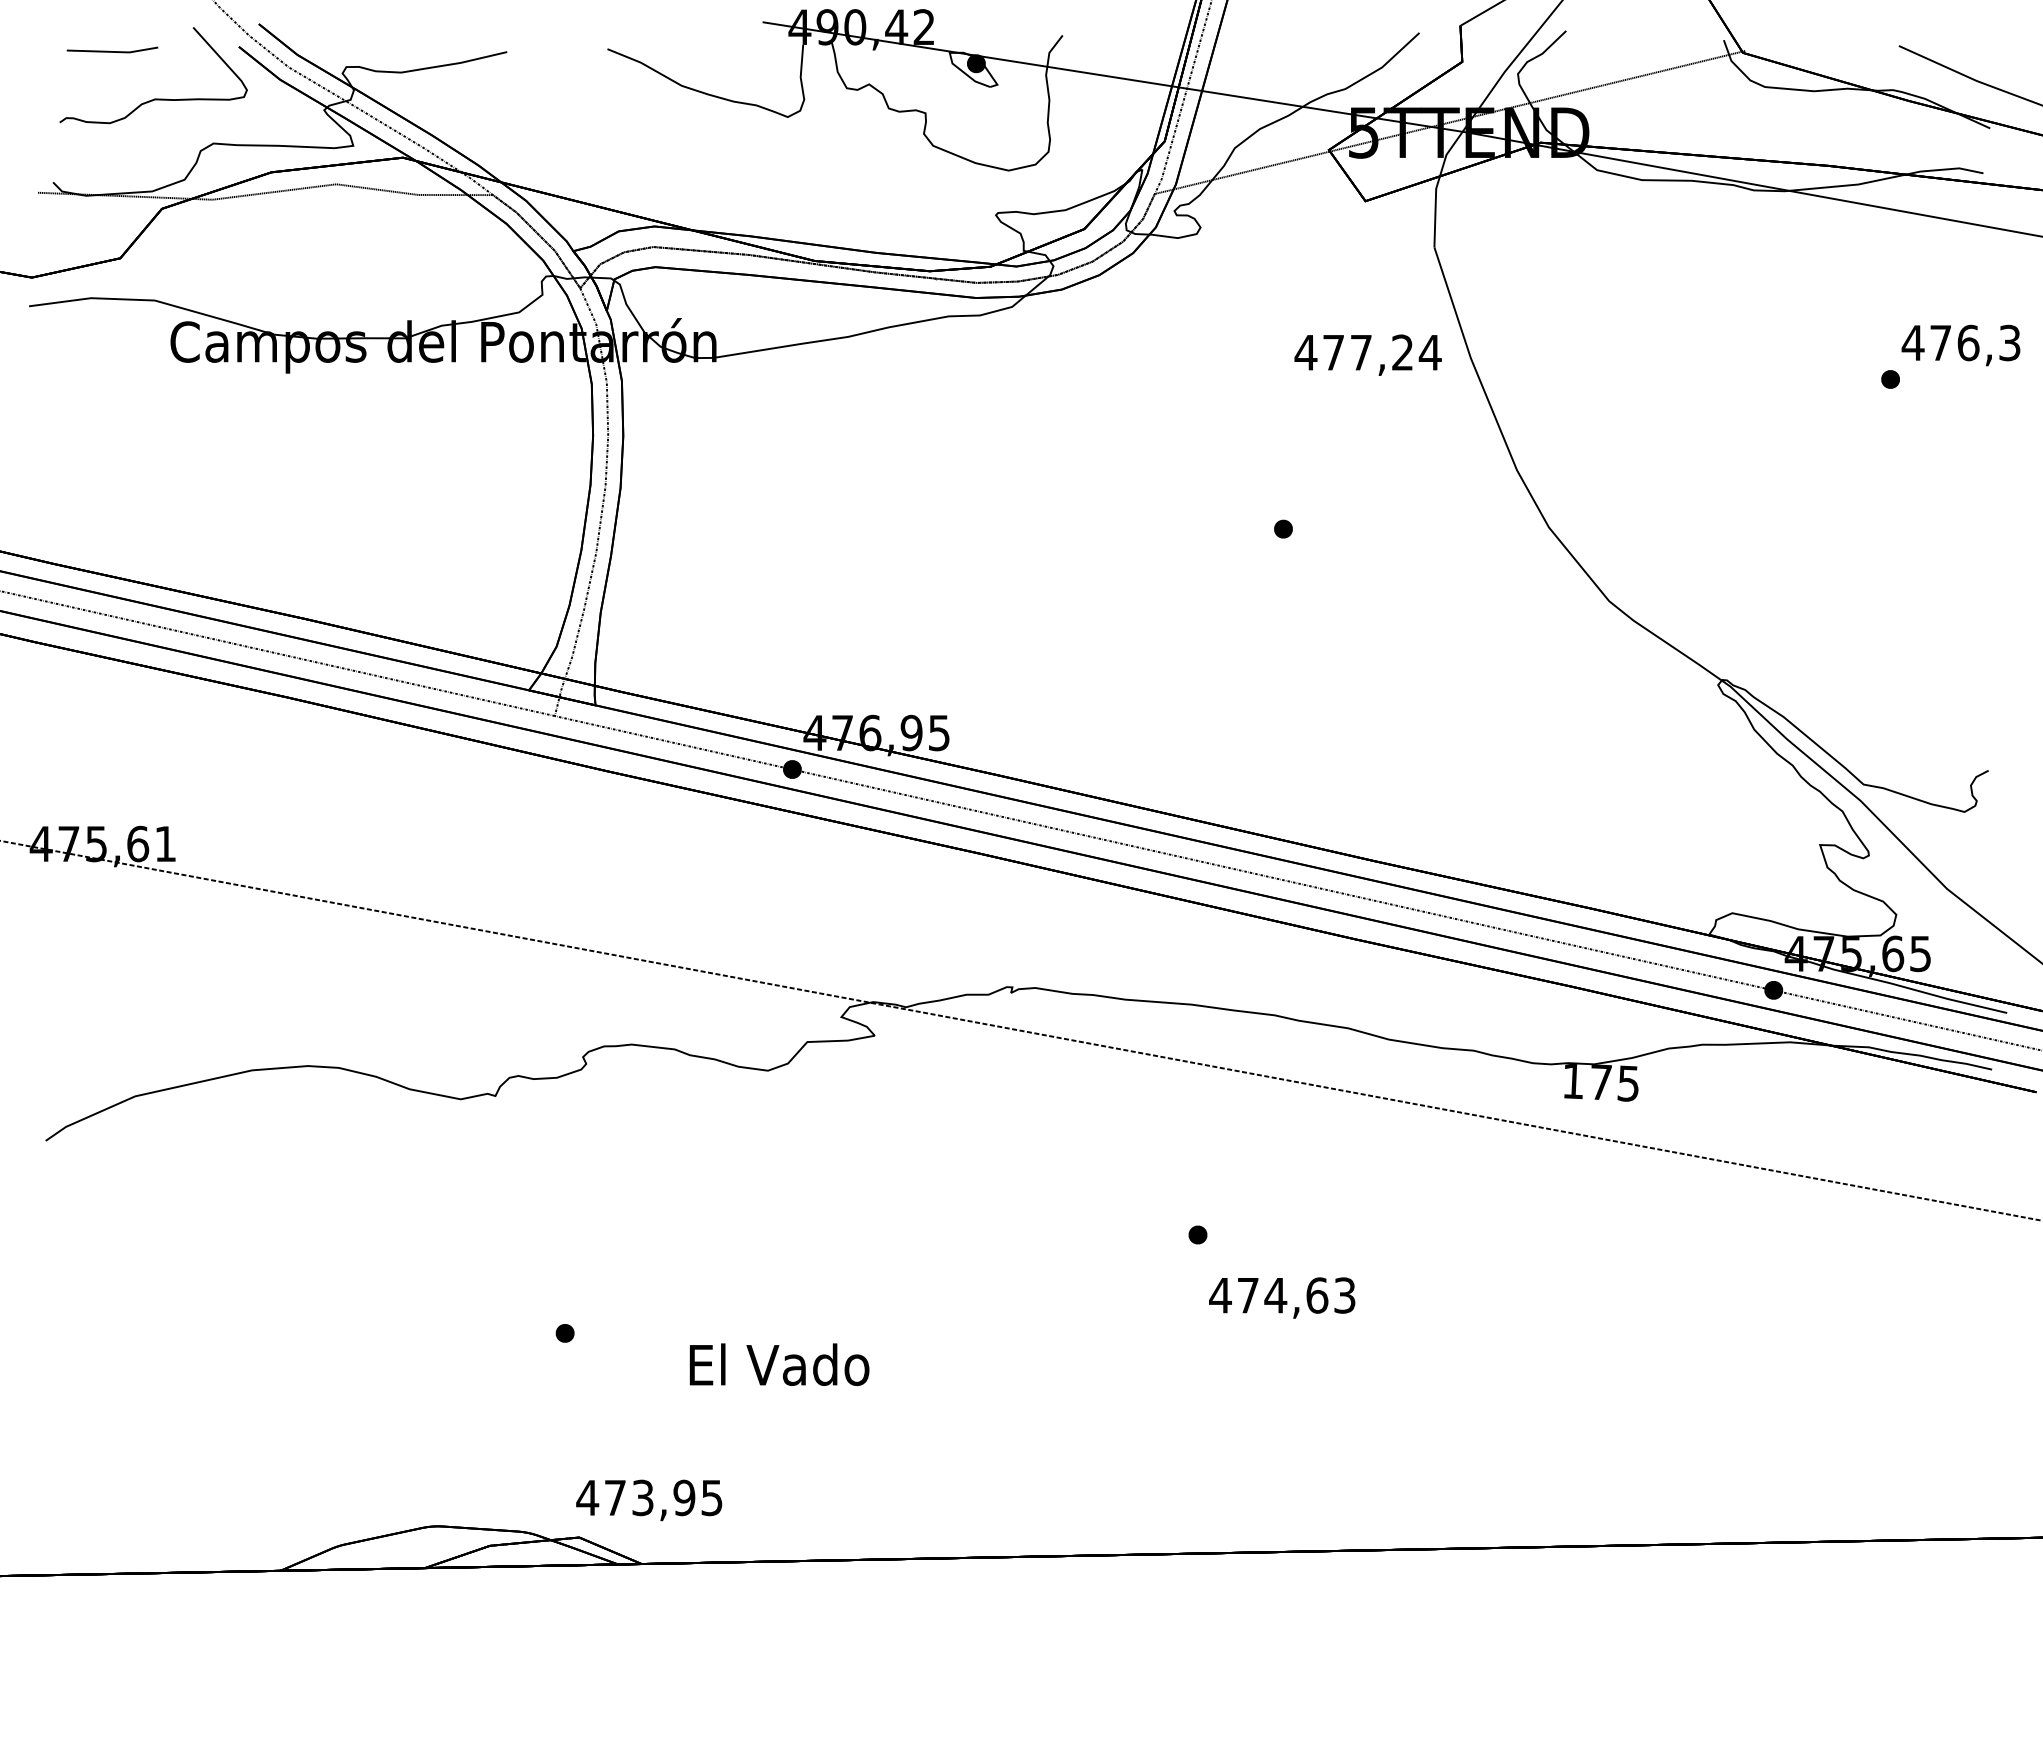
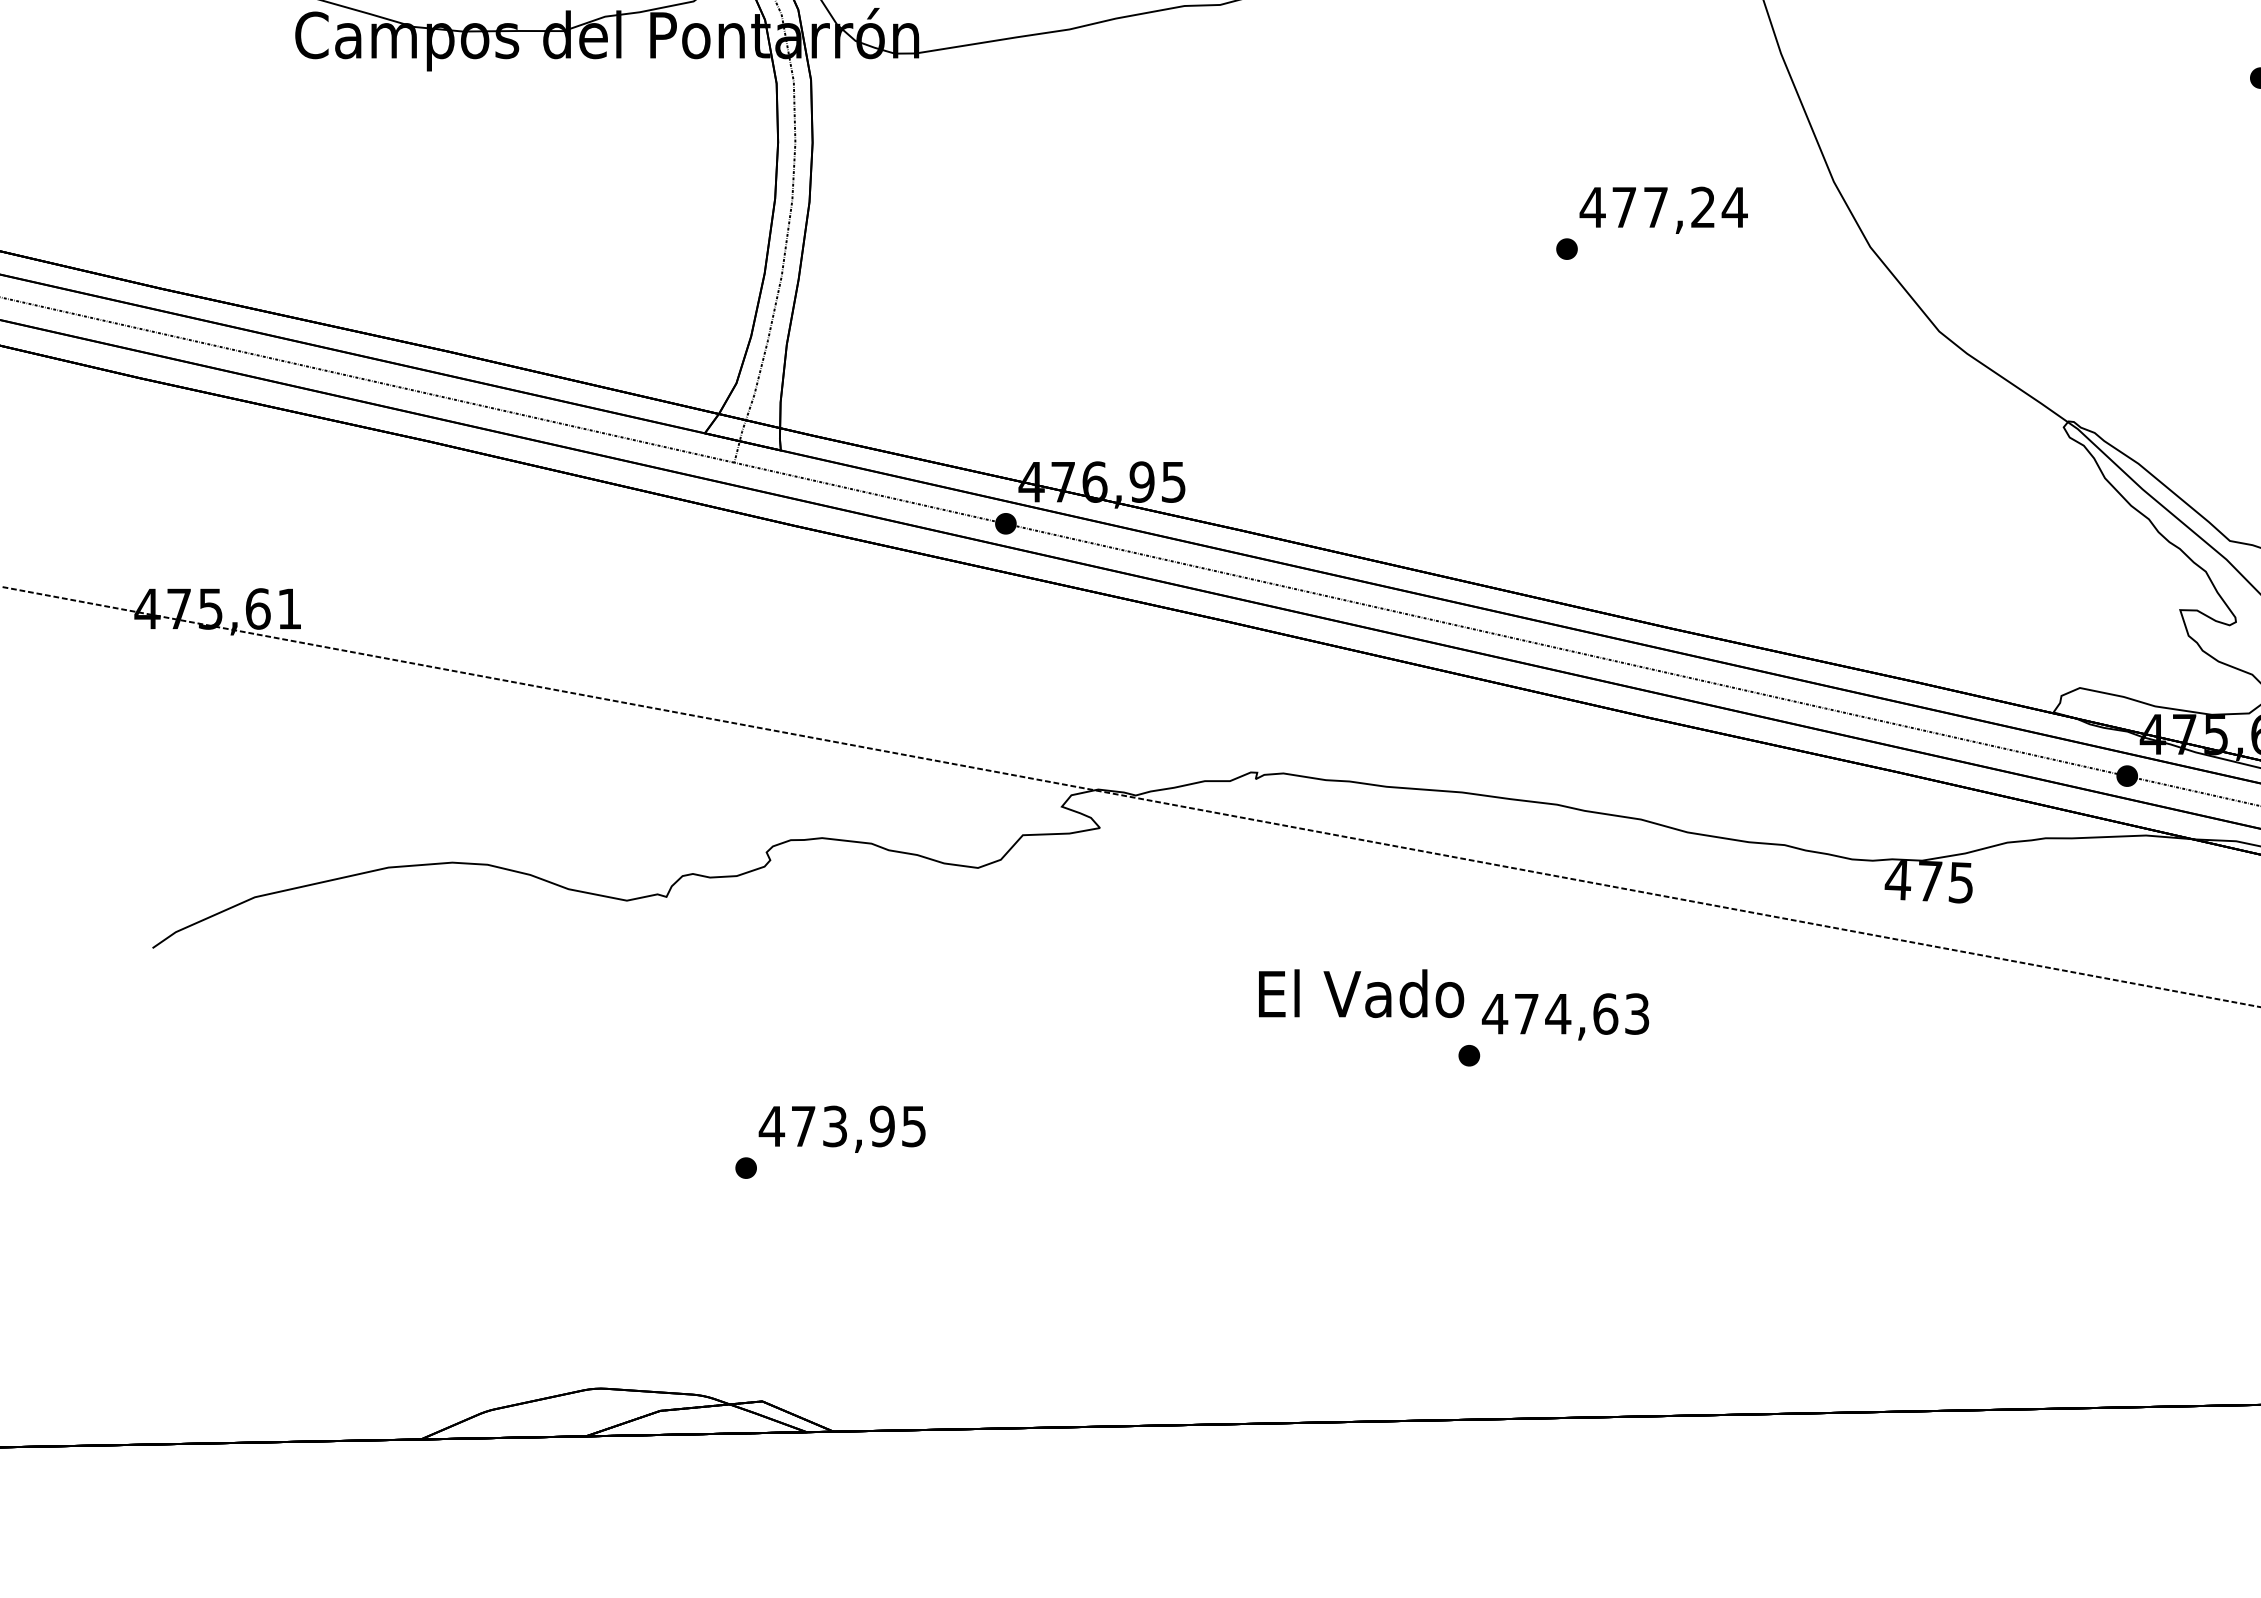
text: (1367, 354) -> (1663, 209), moved
text: (1572, 1081) -> (1897, 880), 175 -> 475
text: (1282, 1297) -> (1565, 1016), moved
text: (779, 1364) -> (1361, 993), moved
text: (649, 1500) -> (842, 1129), moved

